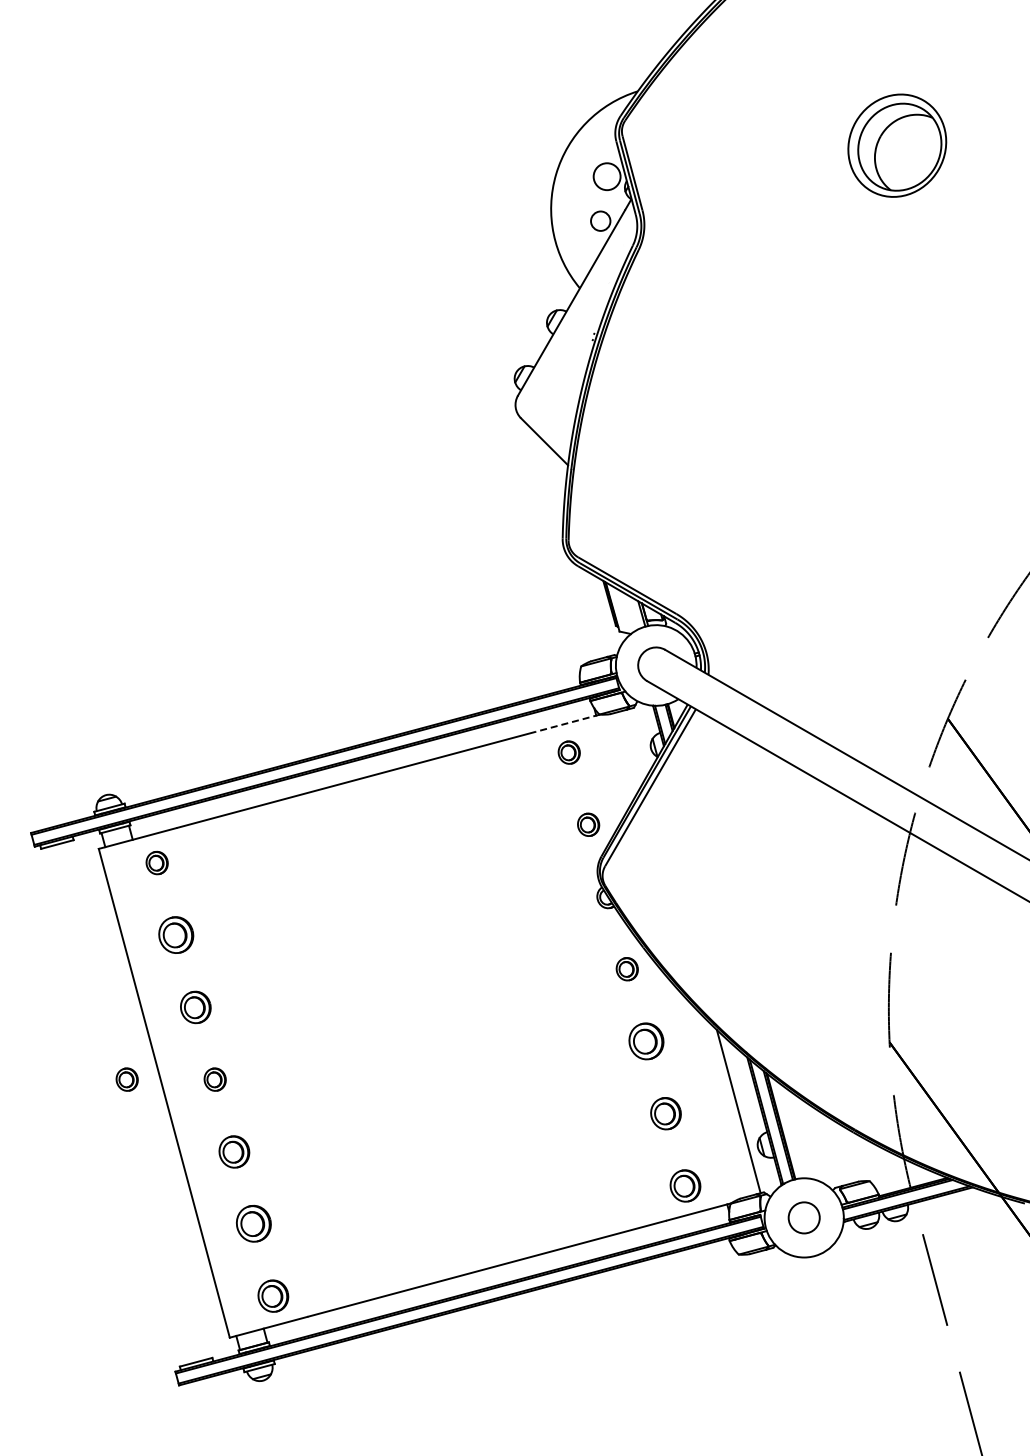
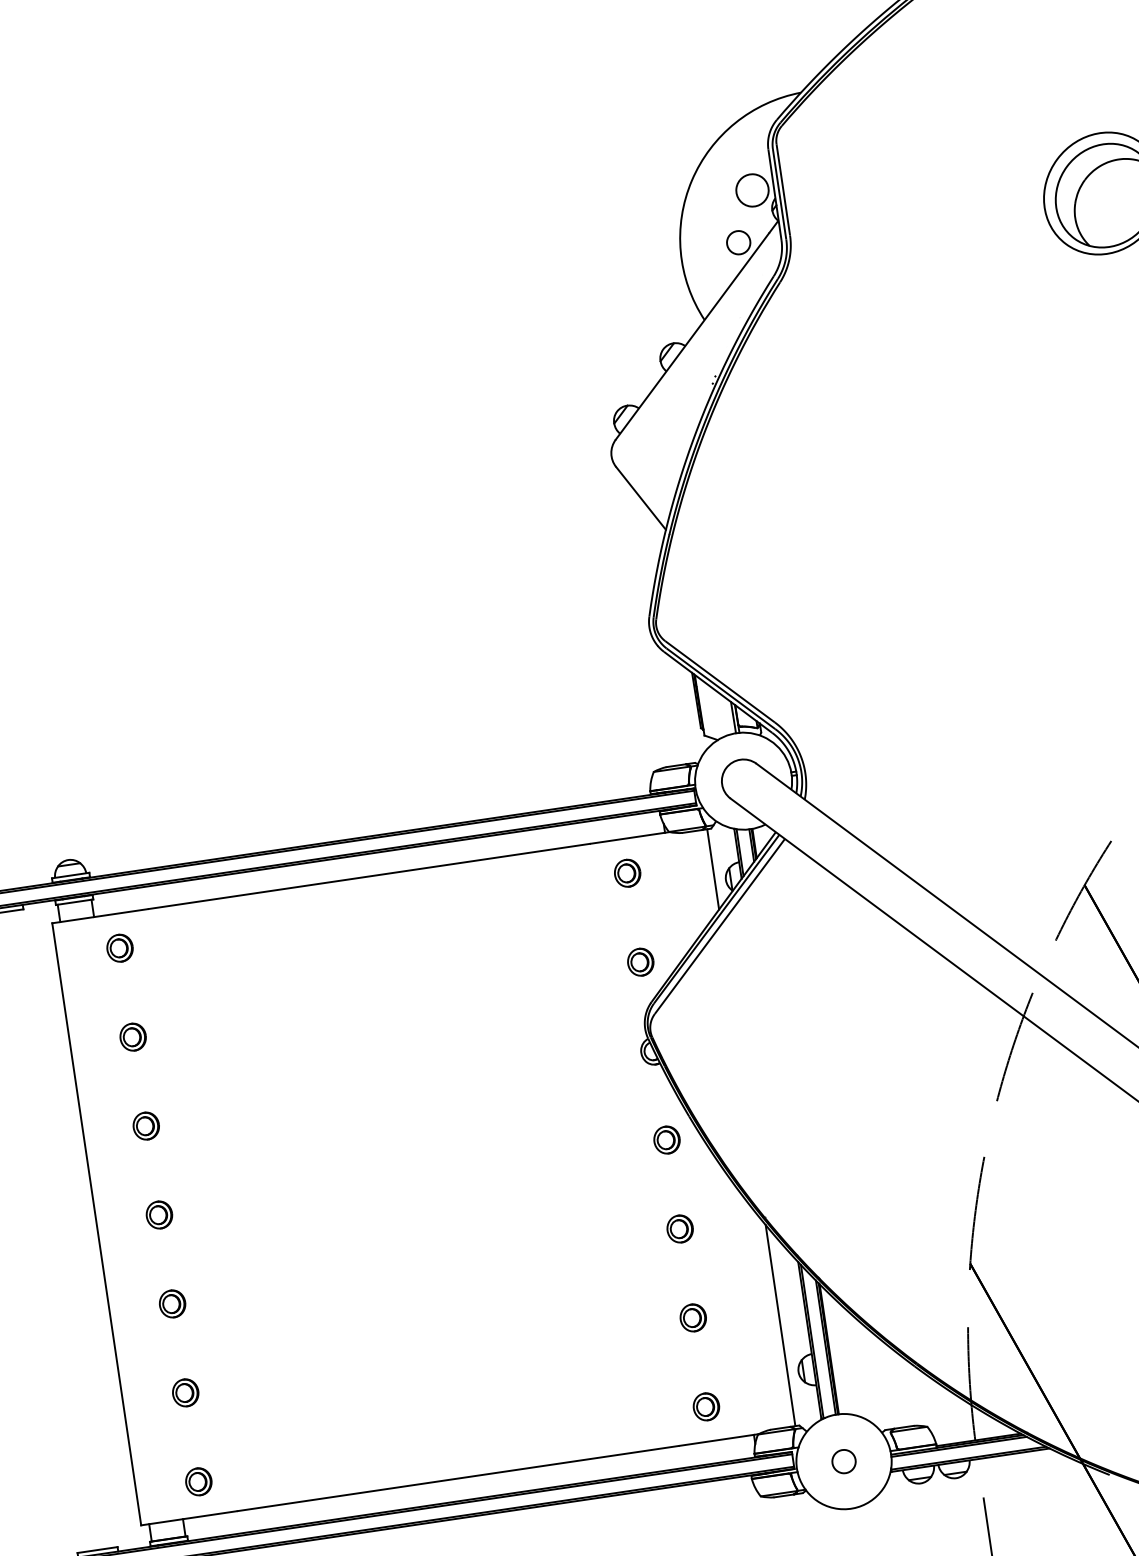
line: (567, 723) -> (629, 838), dashed -> solid
line: (639, 740) -> (713, 868), added
part: (176, 935) -> (133, 1037), size x0.62
part: (195, 1007) -> (145, 1126), size x0.71
part: (646, 1041) -> (679, 1229), size x0.62
part: (126, 1079) -> (53, 1202), removed
part: (665, 1113) -> (692, 1317), size x0.71
part: (234, 1151) -> (172, 1303), size x0.71
part: (684, 1185) -> (705, 1406), size x0.71
circle: (803, 1217) -> (843, 1461), size x0.62
part: (253, 1224) -> (185, 1393), size x0.62
part: (272, 1296) -> (197, 1482), size x0.71

